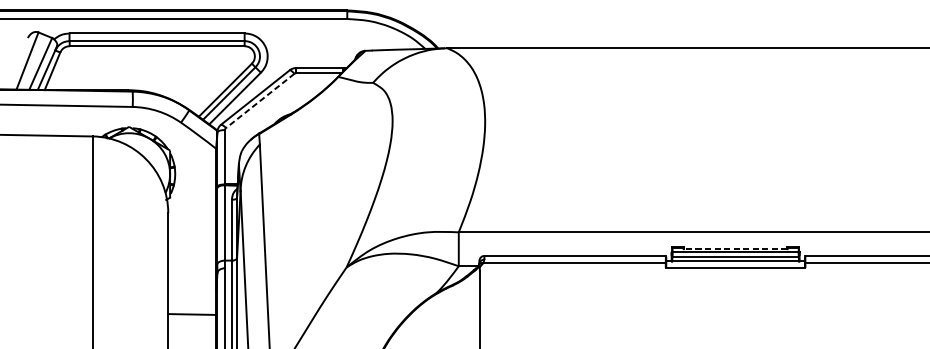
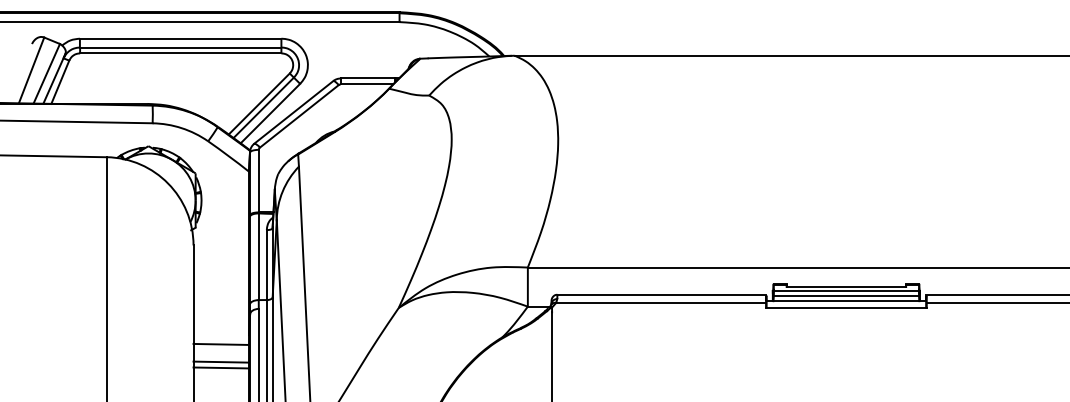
line: (259, 101) -> (298, 116), dashed -> solid
line: (735, 248) -> (846, 286), dashed -> solid
line: (191, 298) -> (220, 343), added
line: (191, 319) -> (220, 367), added

